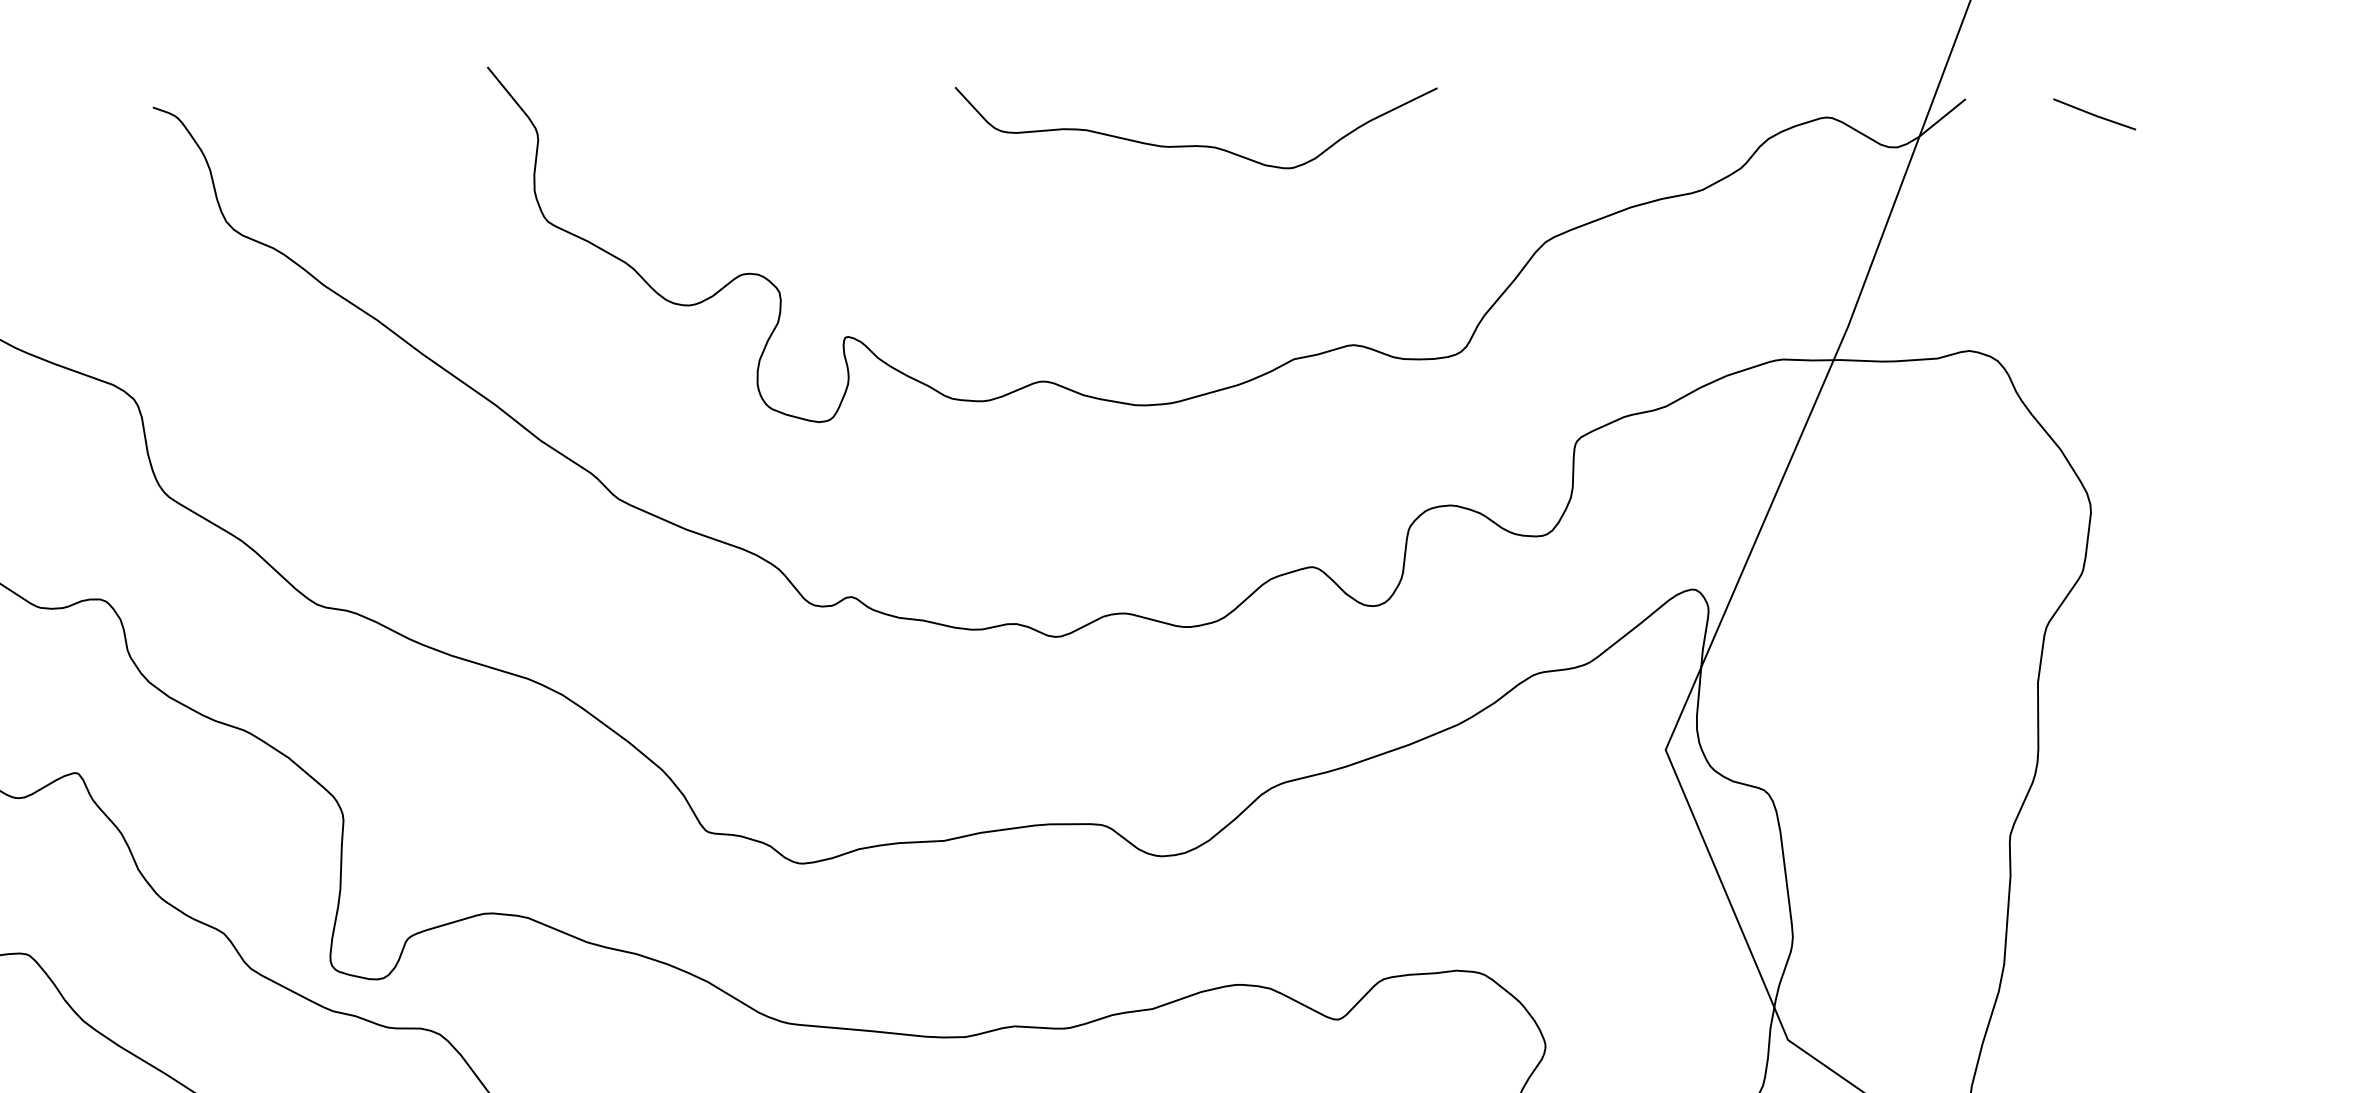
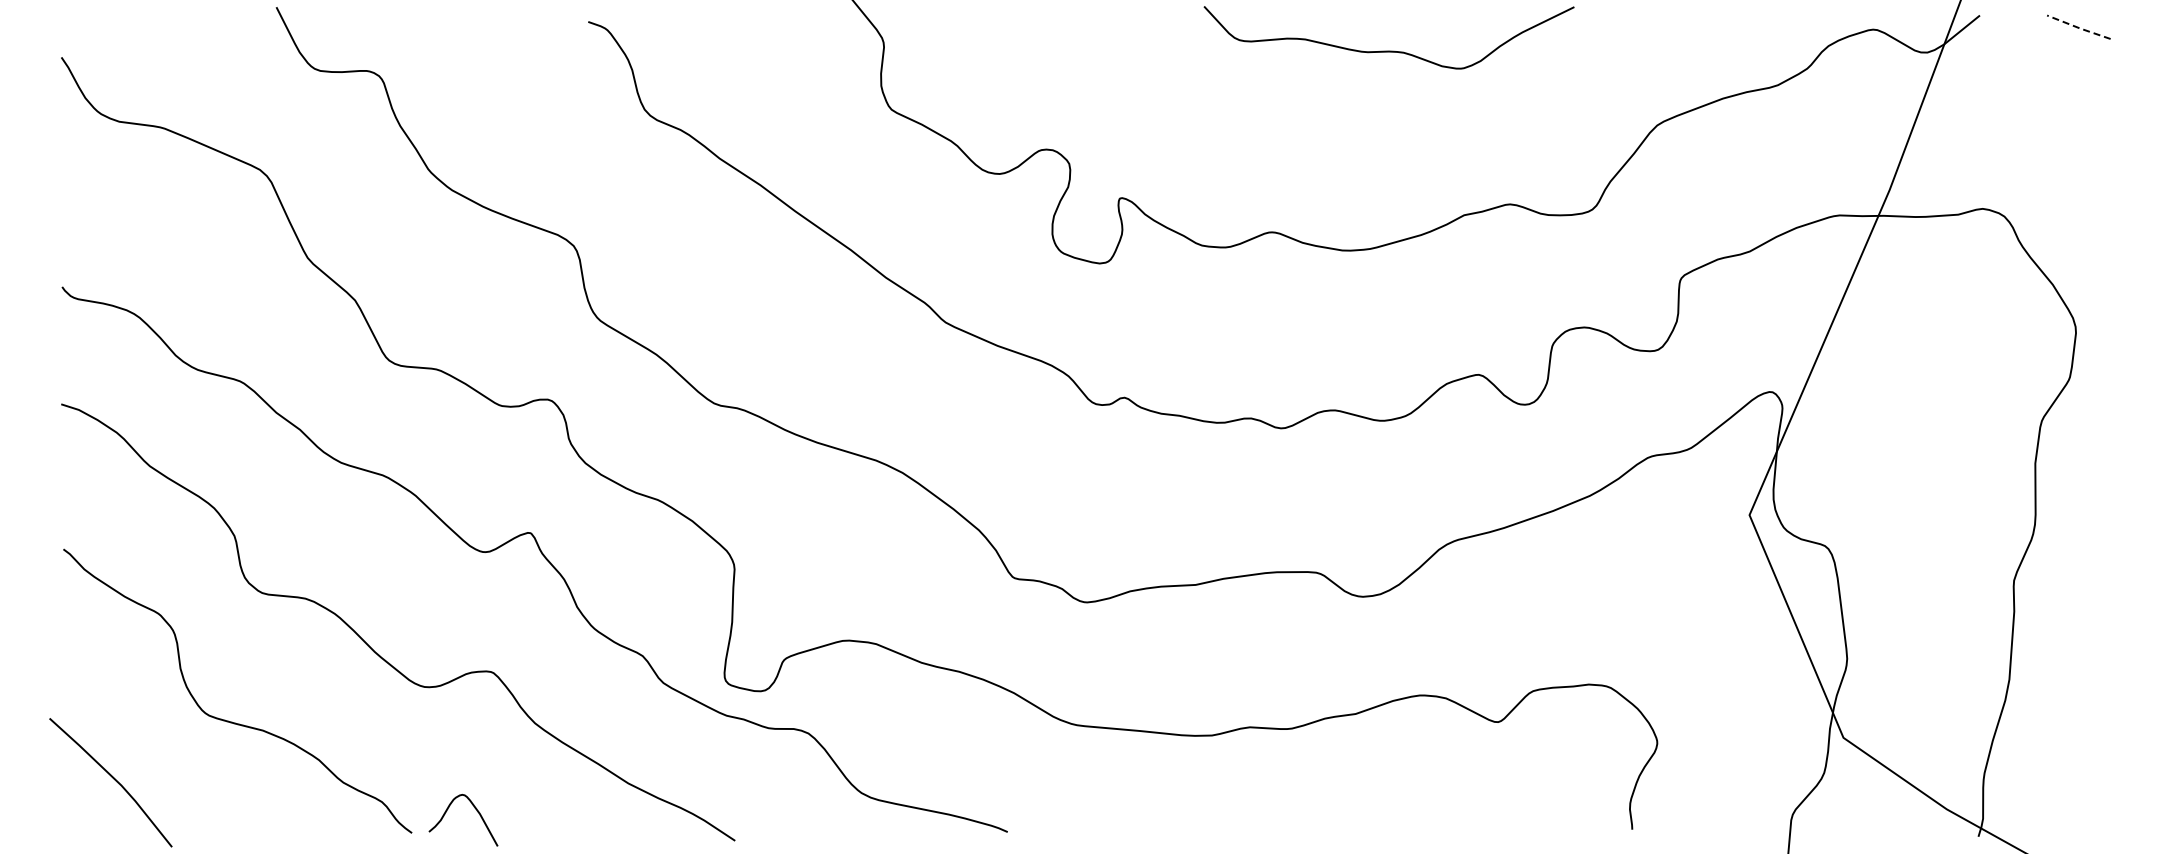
line: (2094, 114) -> (2078, 27), solid -> dashed

